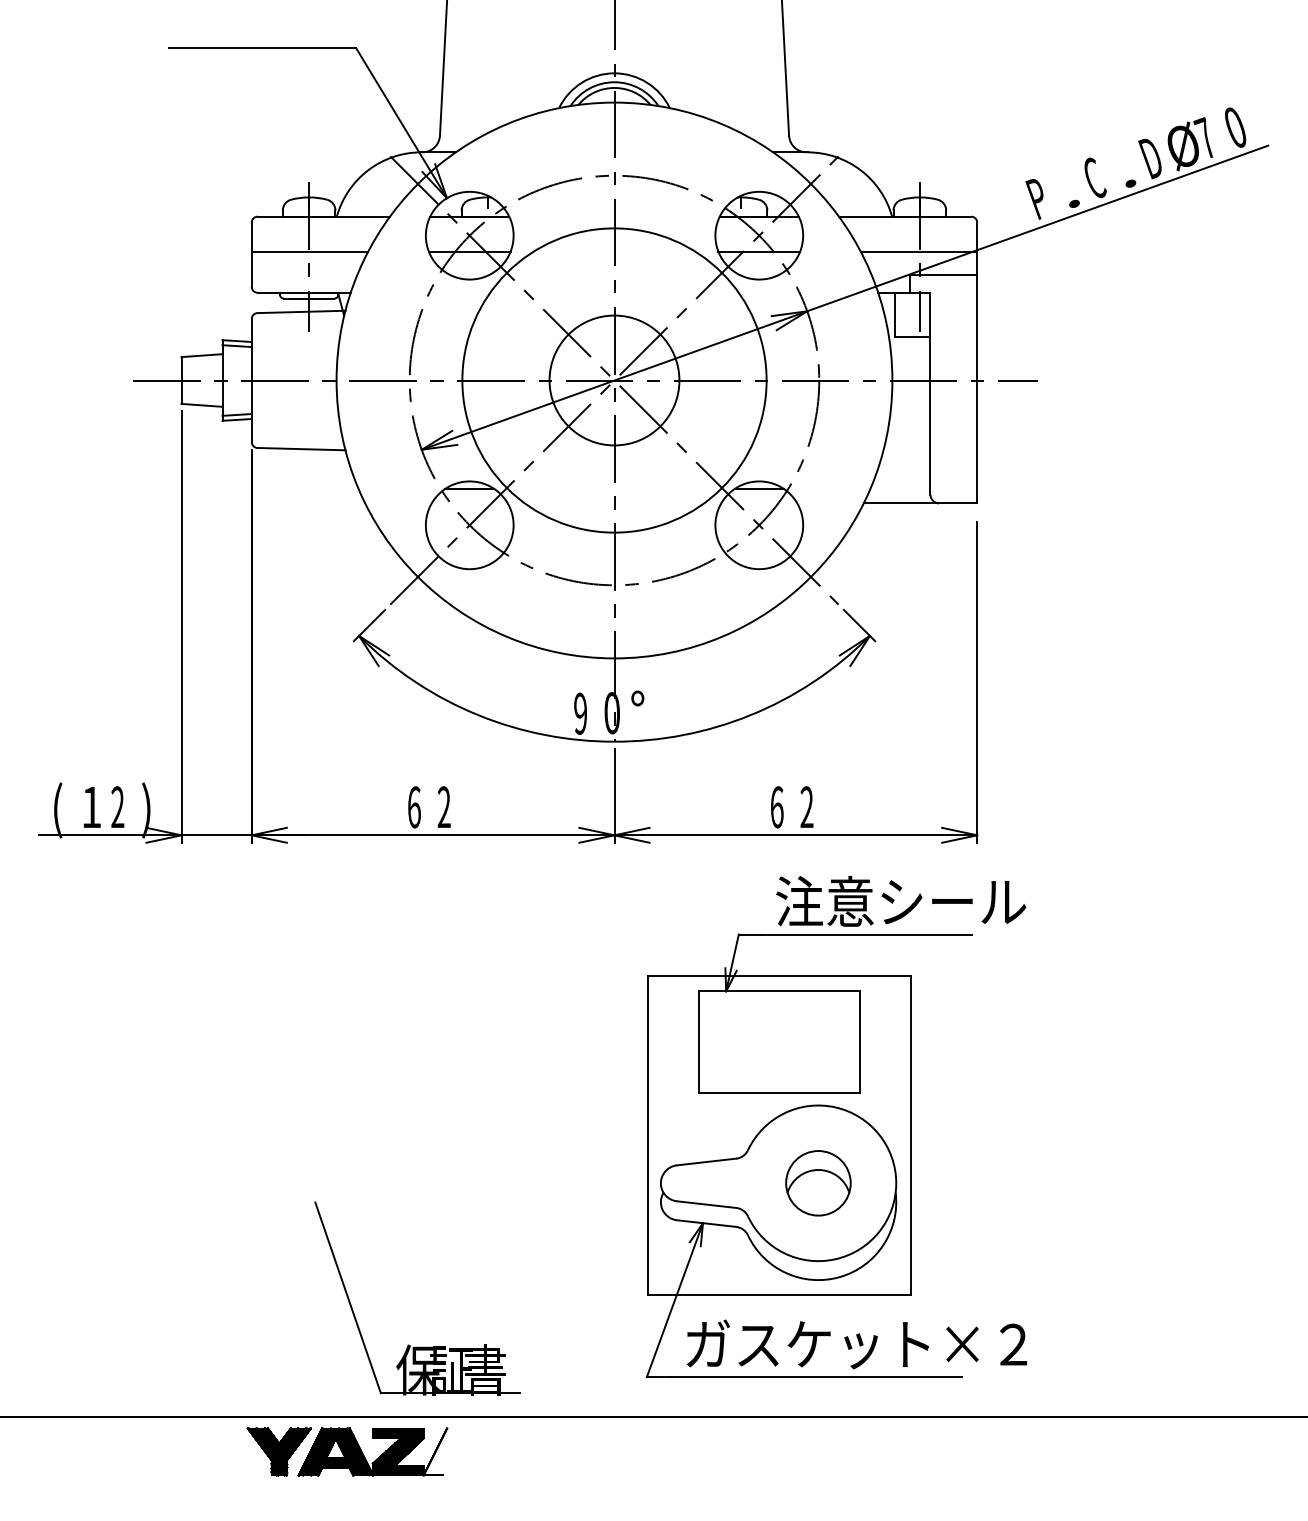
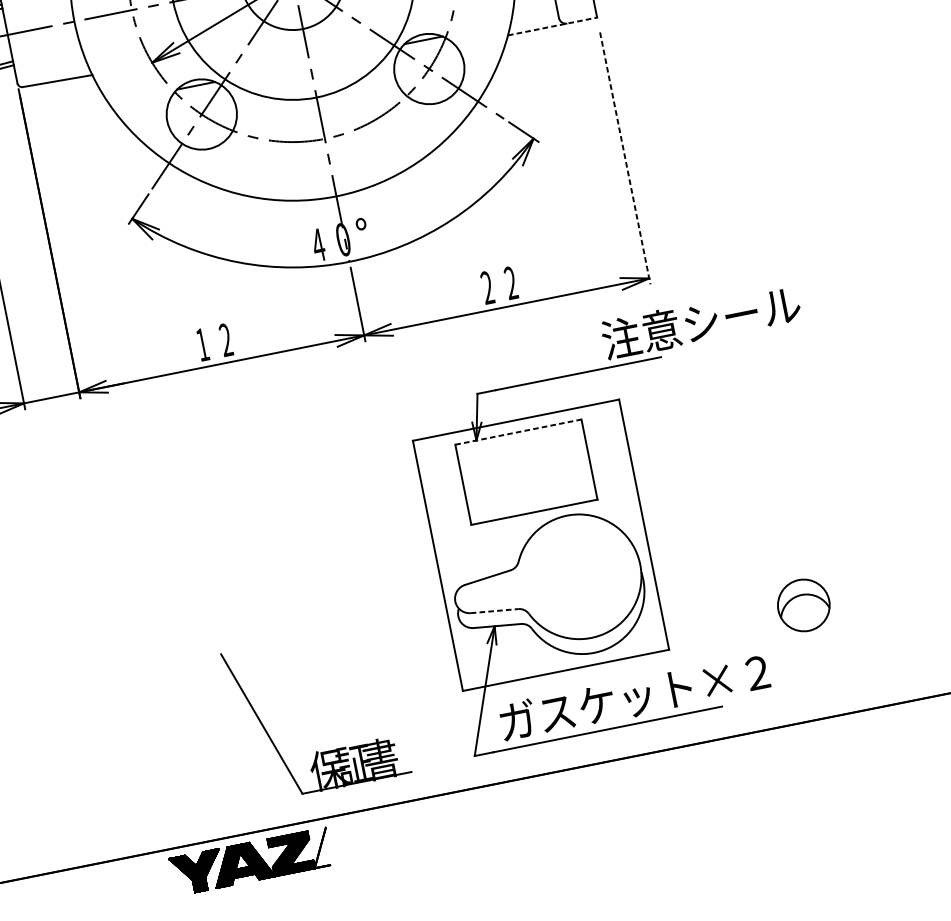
line: (920, 503) -> (552, 26), solid -> dashed
line: (977, 683) -> (625, 159), solid -> dashed
text: (580, 713) -> (318, 245), 9 -> 4
text: (414, 807) -> (202, 344), 6 -> 1
text: (776, 807) -> (487, 288), 6 -> 2
text: (901, 901) -> (701, 322), moved
line: (780, 991) -> (519, 432), solid -> dashed
part: (818, 1183) -> (803, 605), moved
line: (706, 1204) -> (494, 611), solid -> dashed
part: (408, 1344) -> (316, 751), moved

